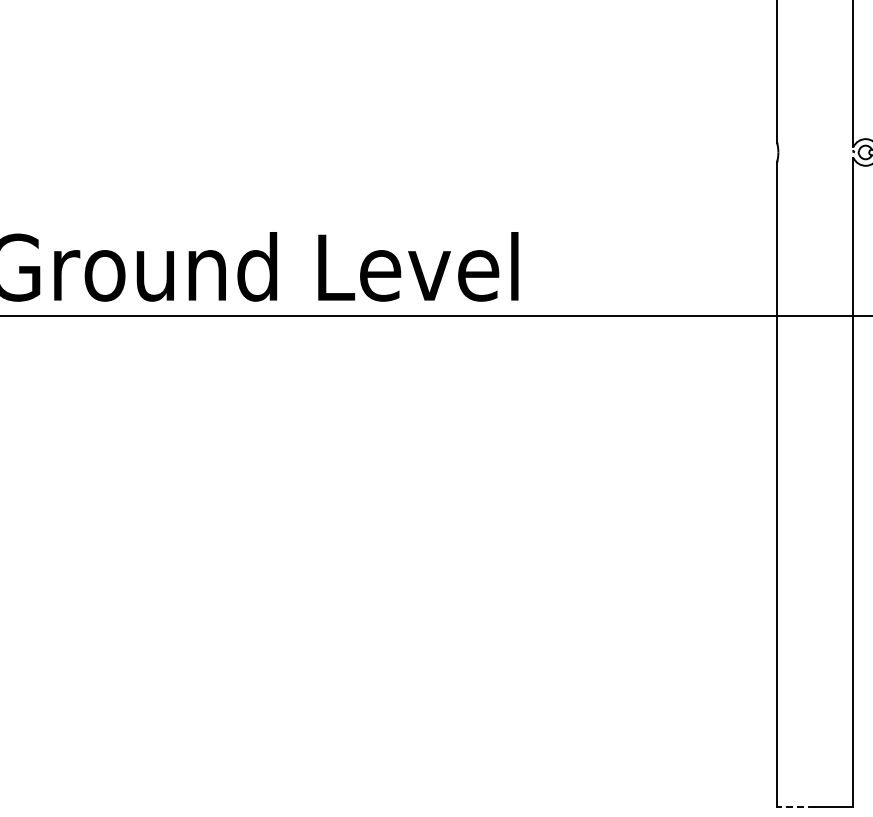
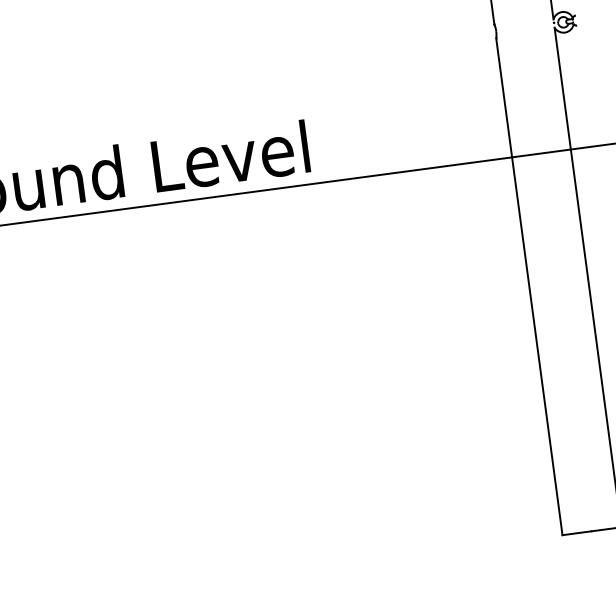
line: (795, 806) -> (576, 533), dashed -> solid

